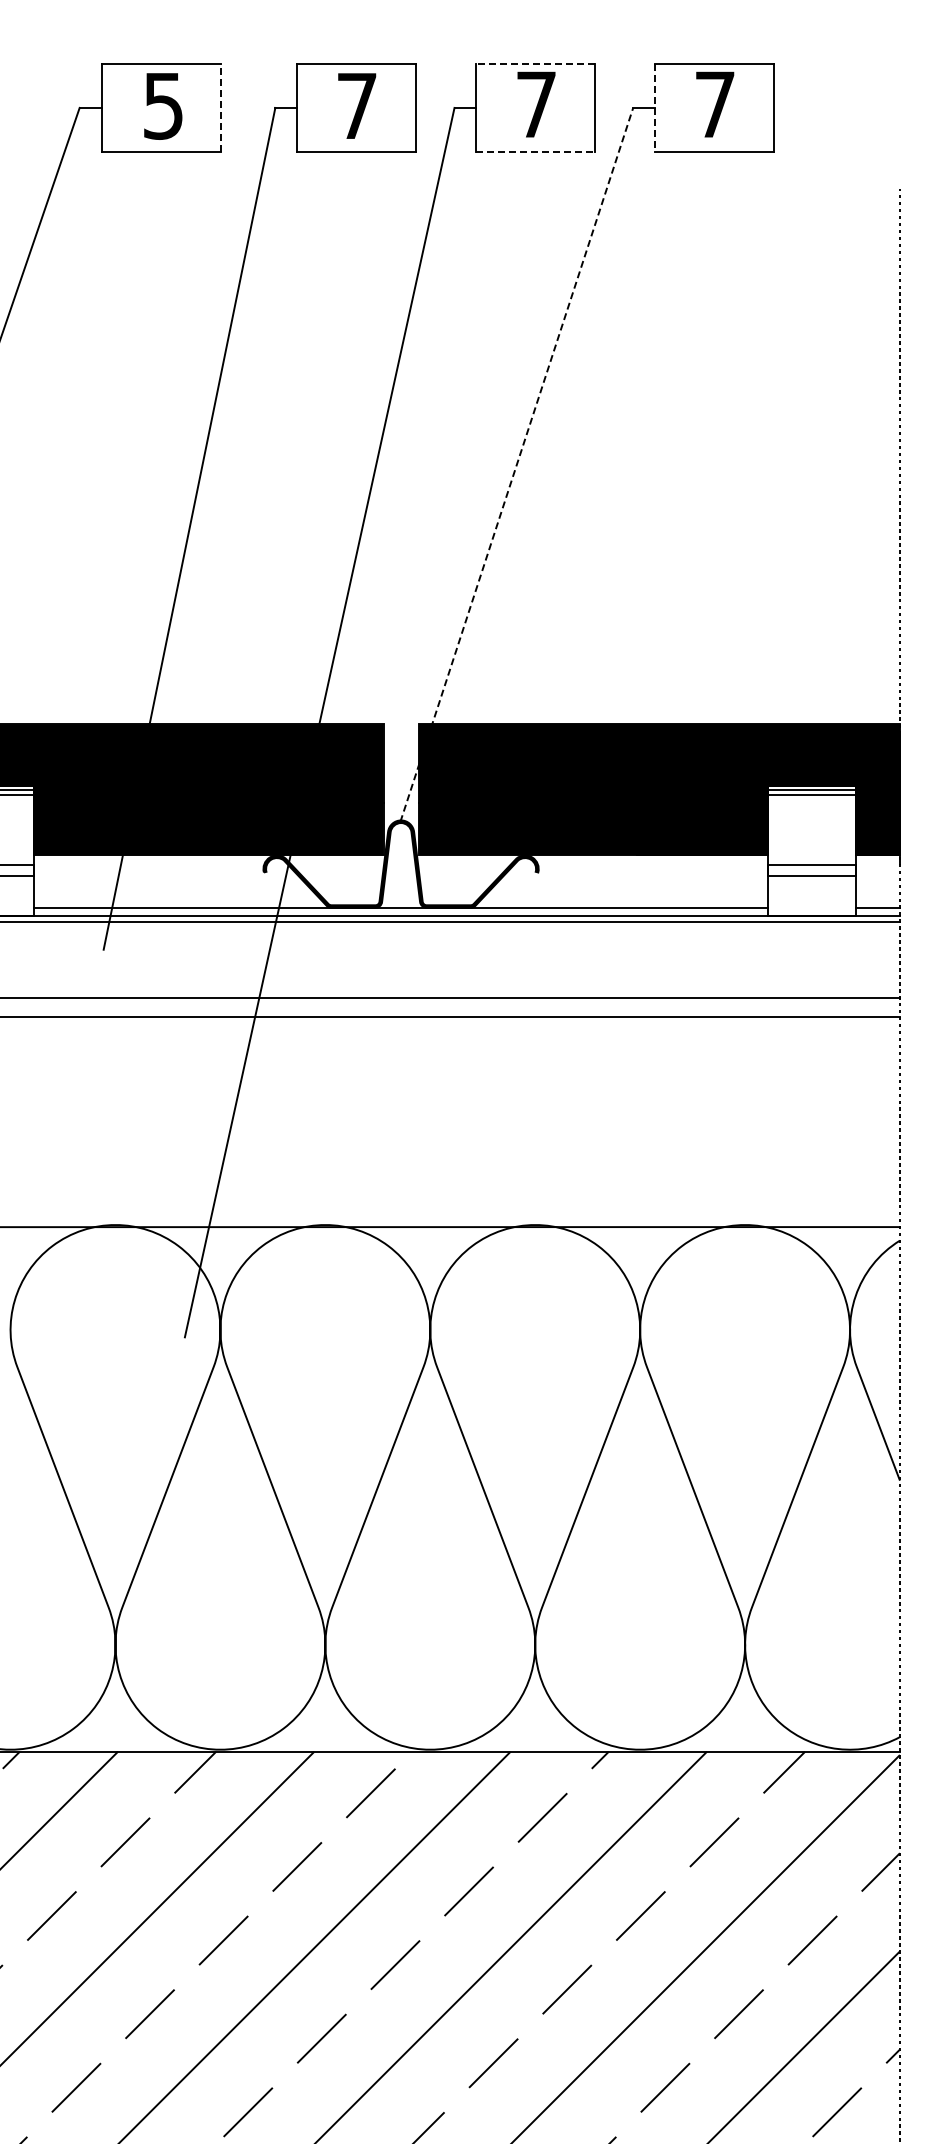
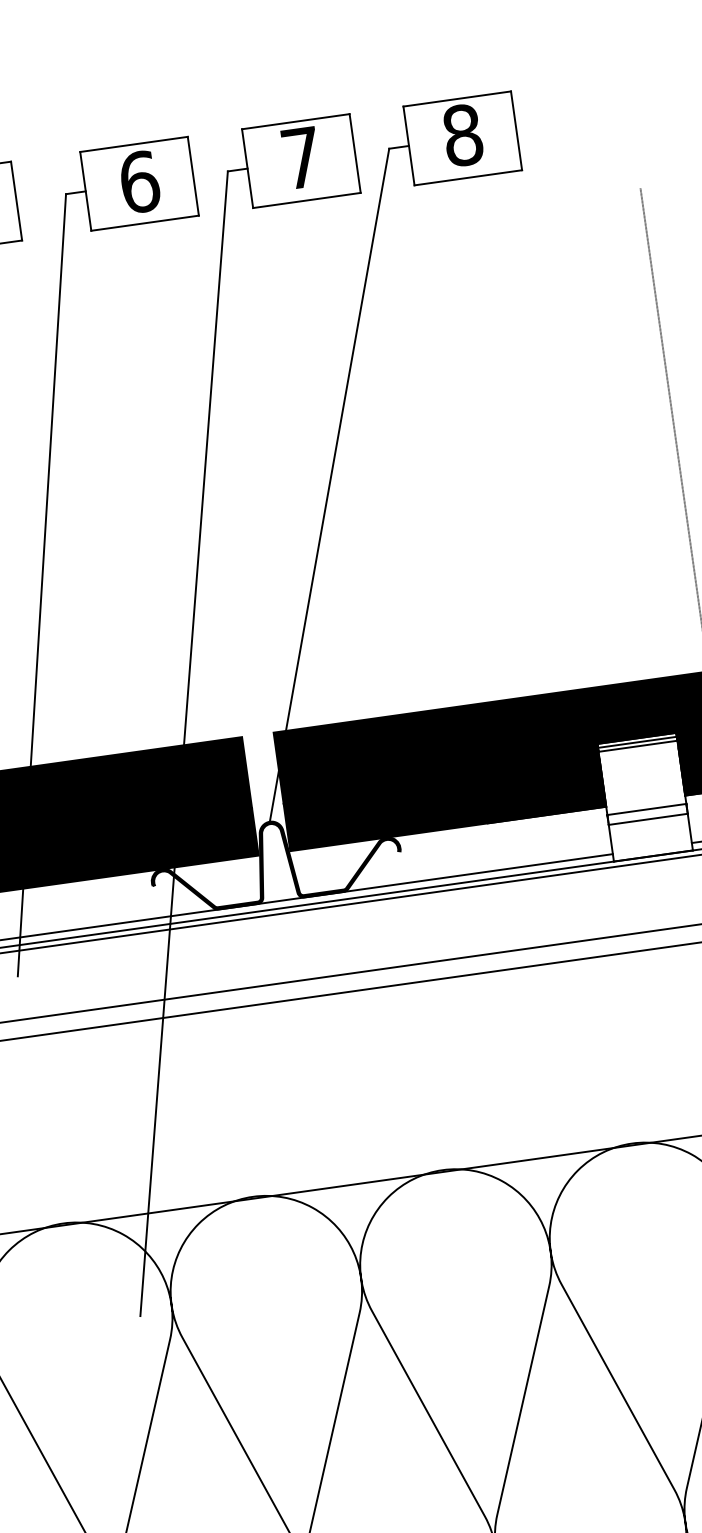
line: (535, 64) -> (295, 121), dashed -> solid
text: (715, 104) -> (463, 135), 7 -> 8
text: (357, 106) -> (140, 182), 7 -> 6
line: (220, 107) -> (16, 200), dashed -> solid
line: (655, 107) -> (409, 145), dashed -> solid
line: (535, 151) -> (306, 200), dashed -> solid
line: (516, 464) -> (329, 485), dashed -> solid

